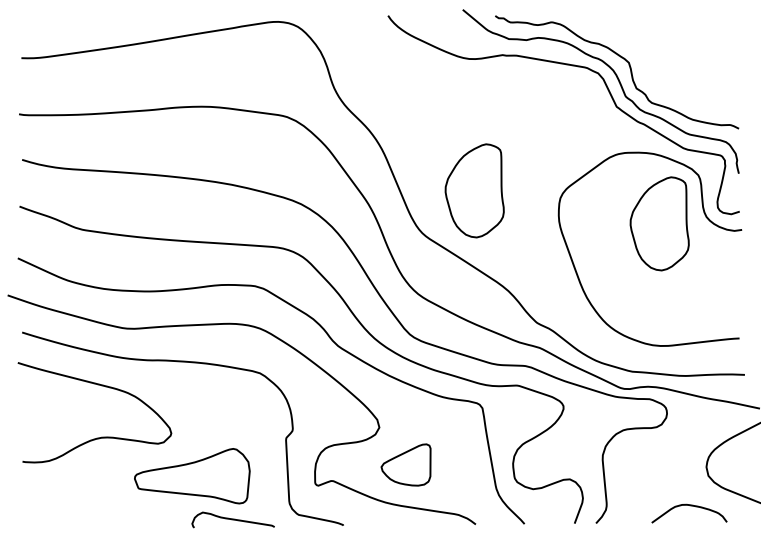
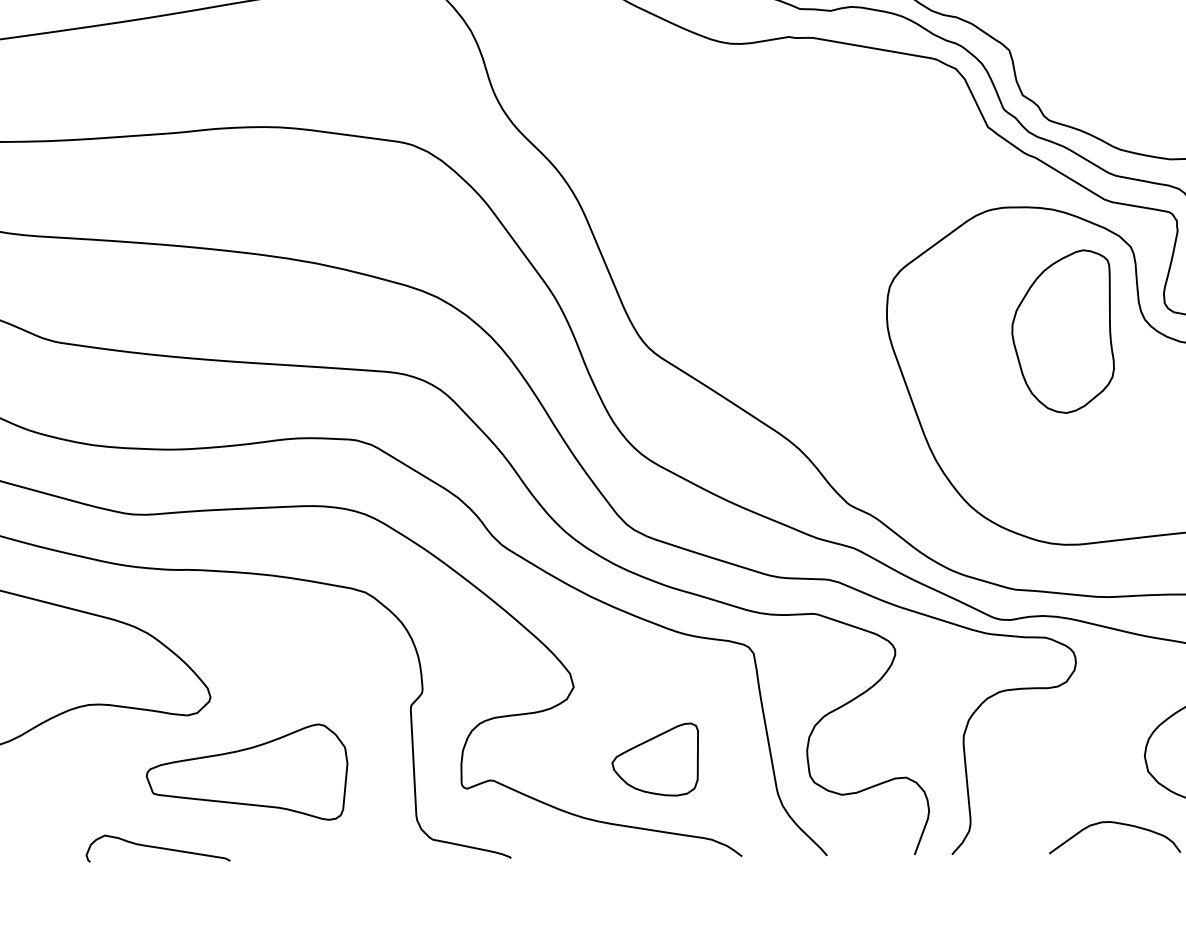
part: (474, 190) -> (739, 273), removed
part: (405, 464) -> (654, 758), moved
curve: (232, 519) -> (156, 847), moved

